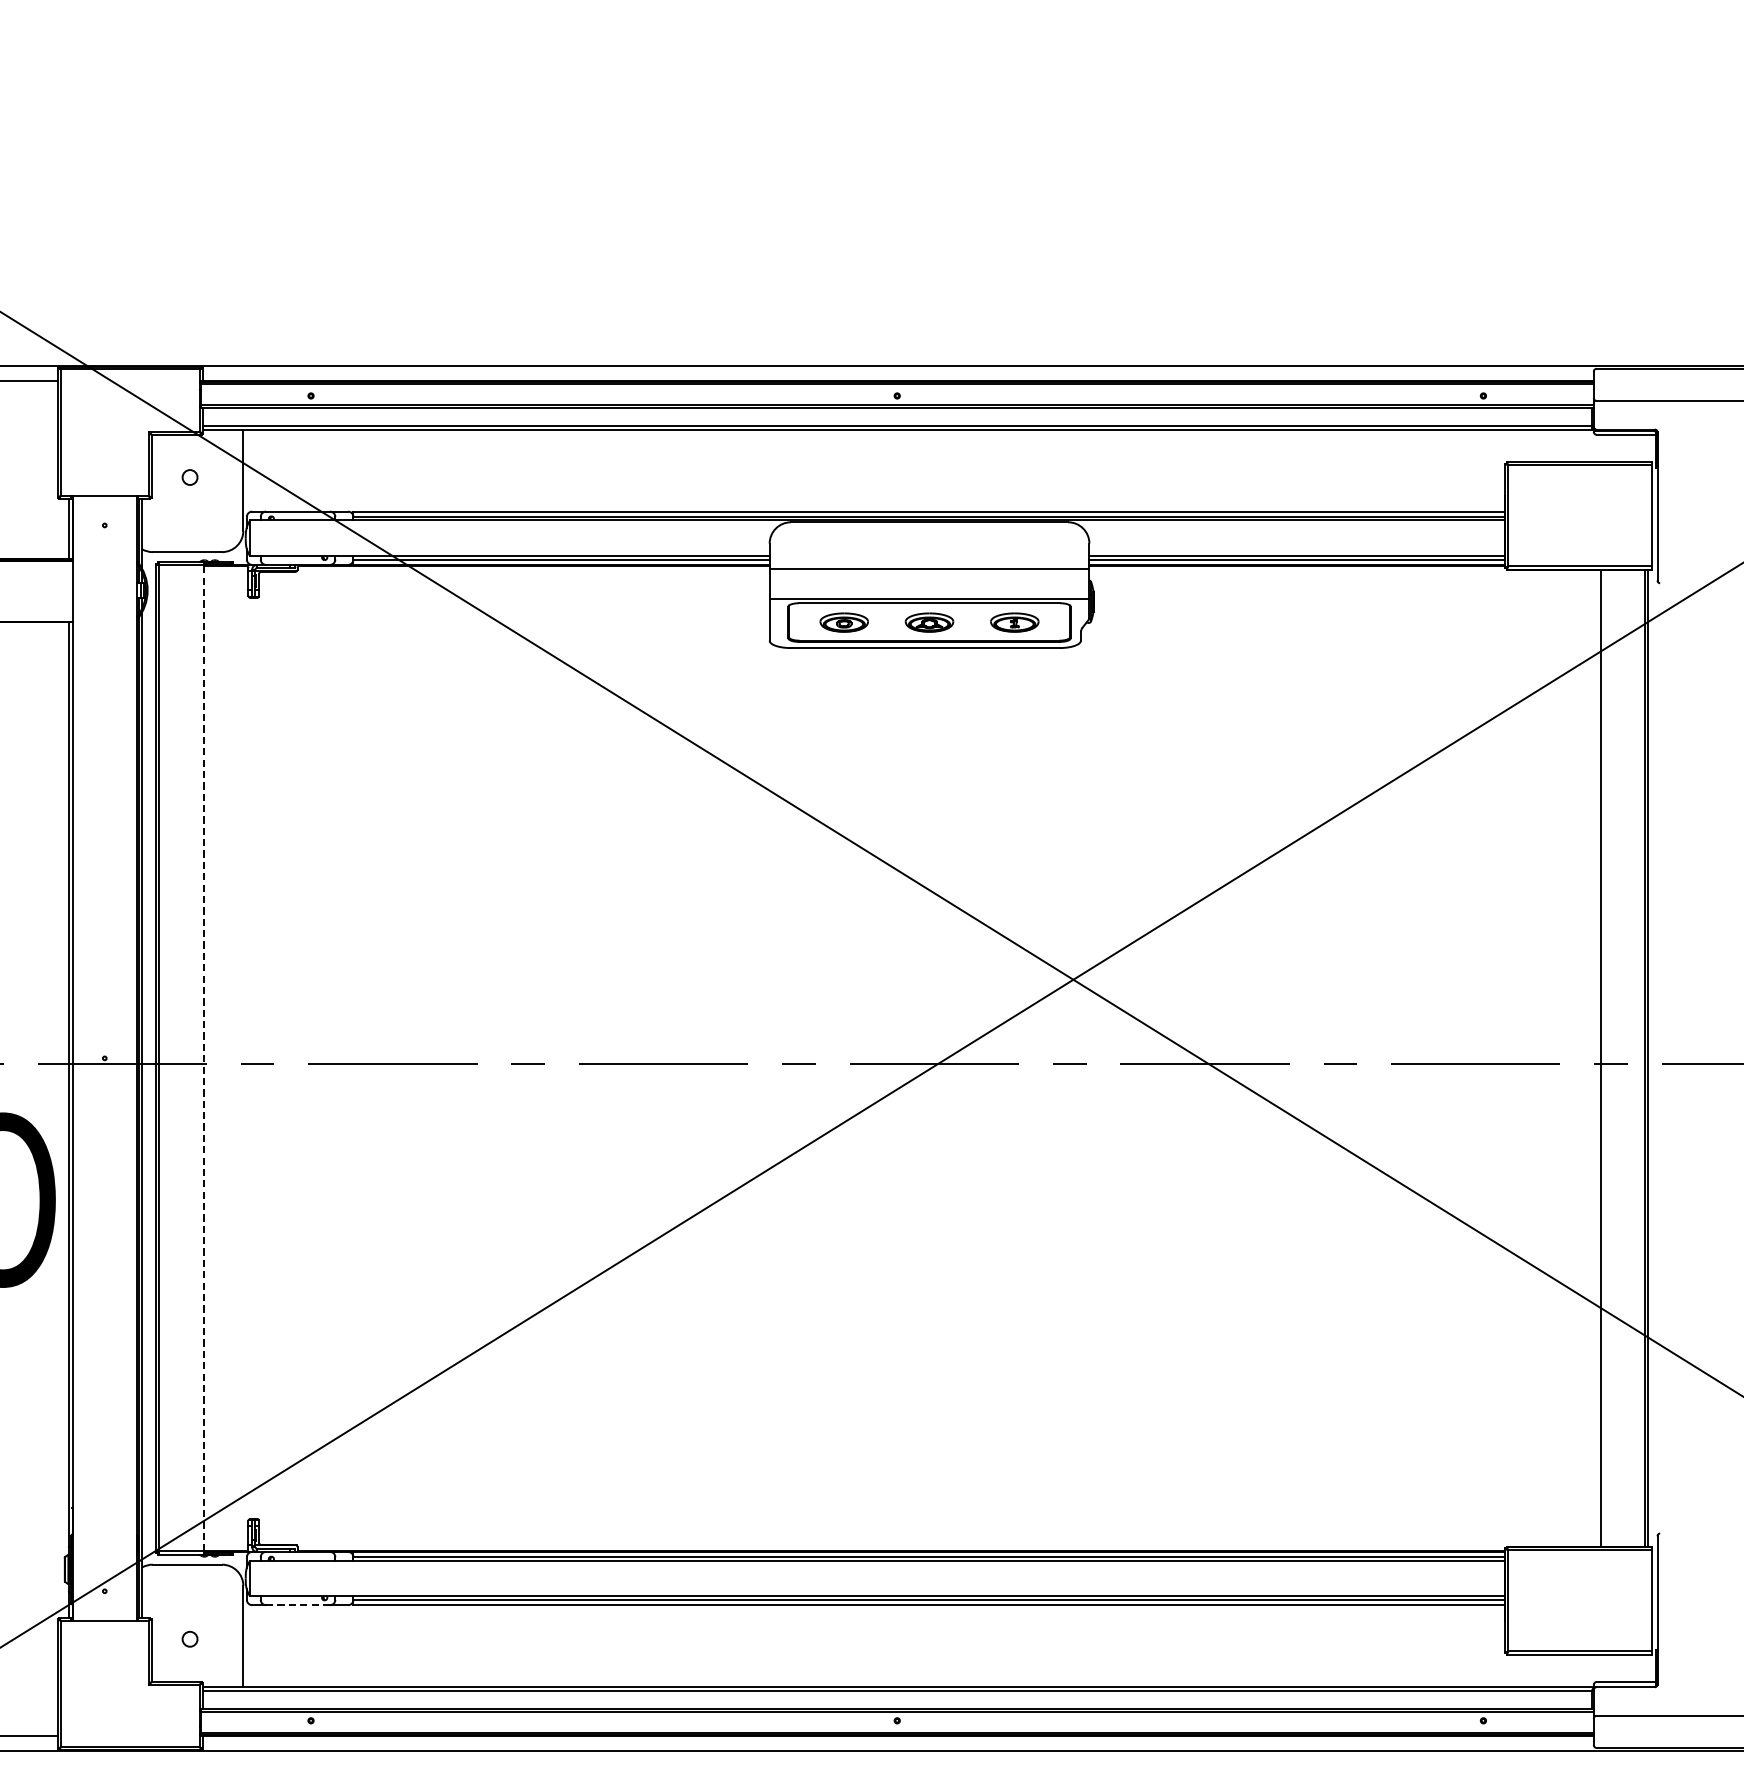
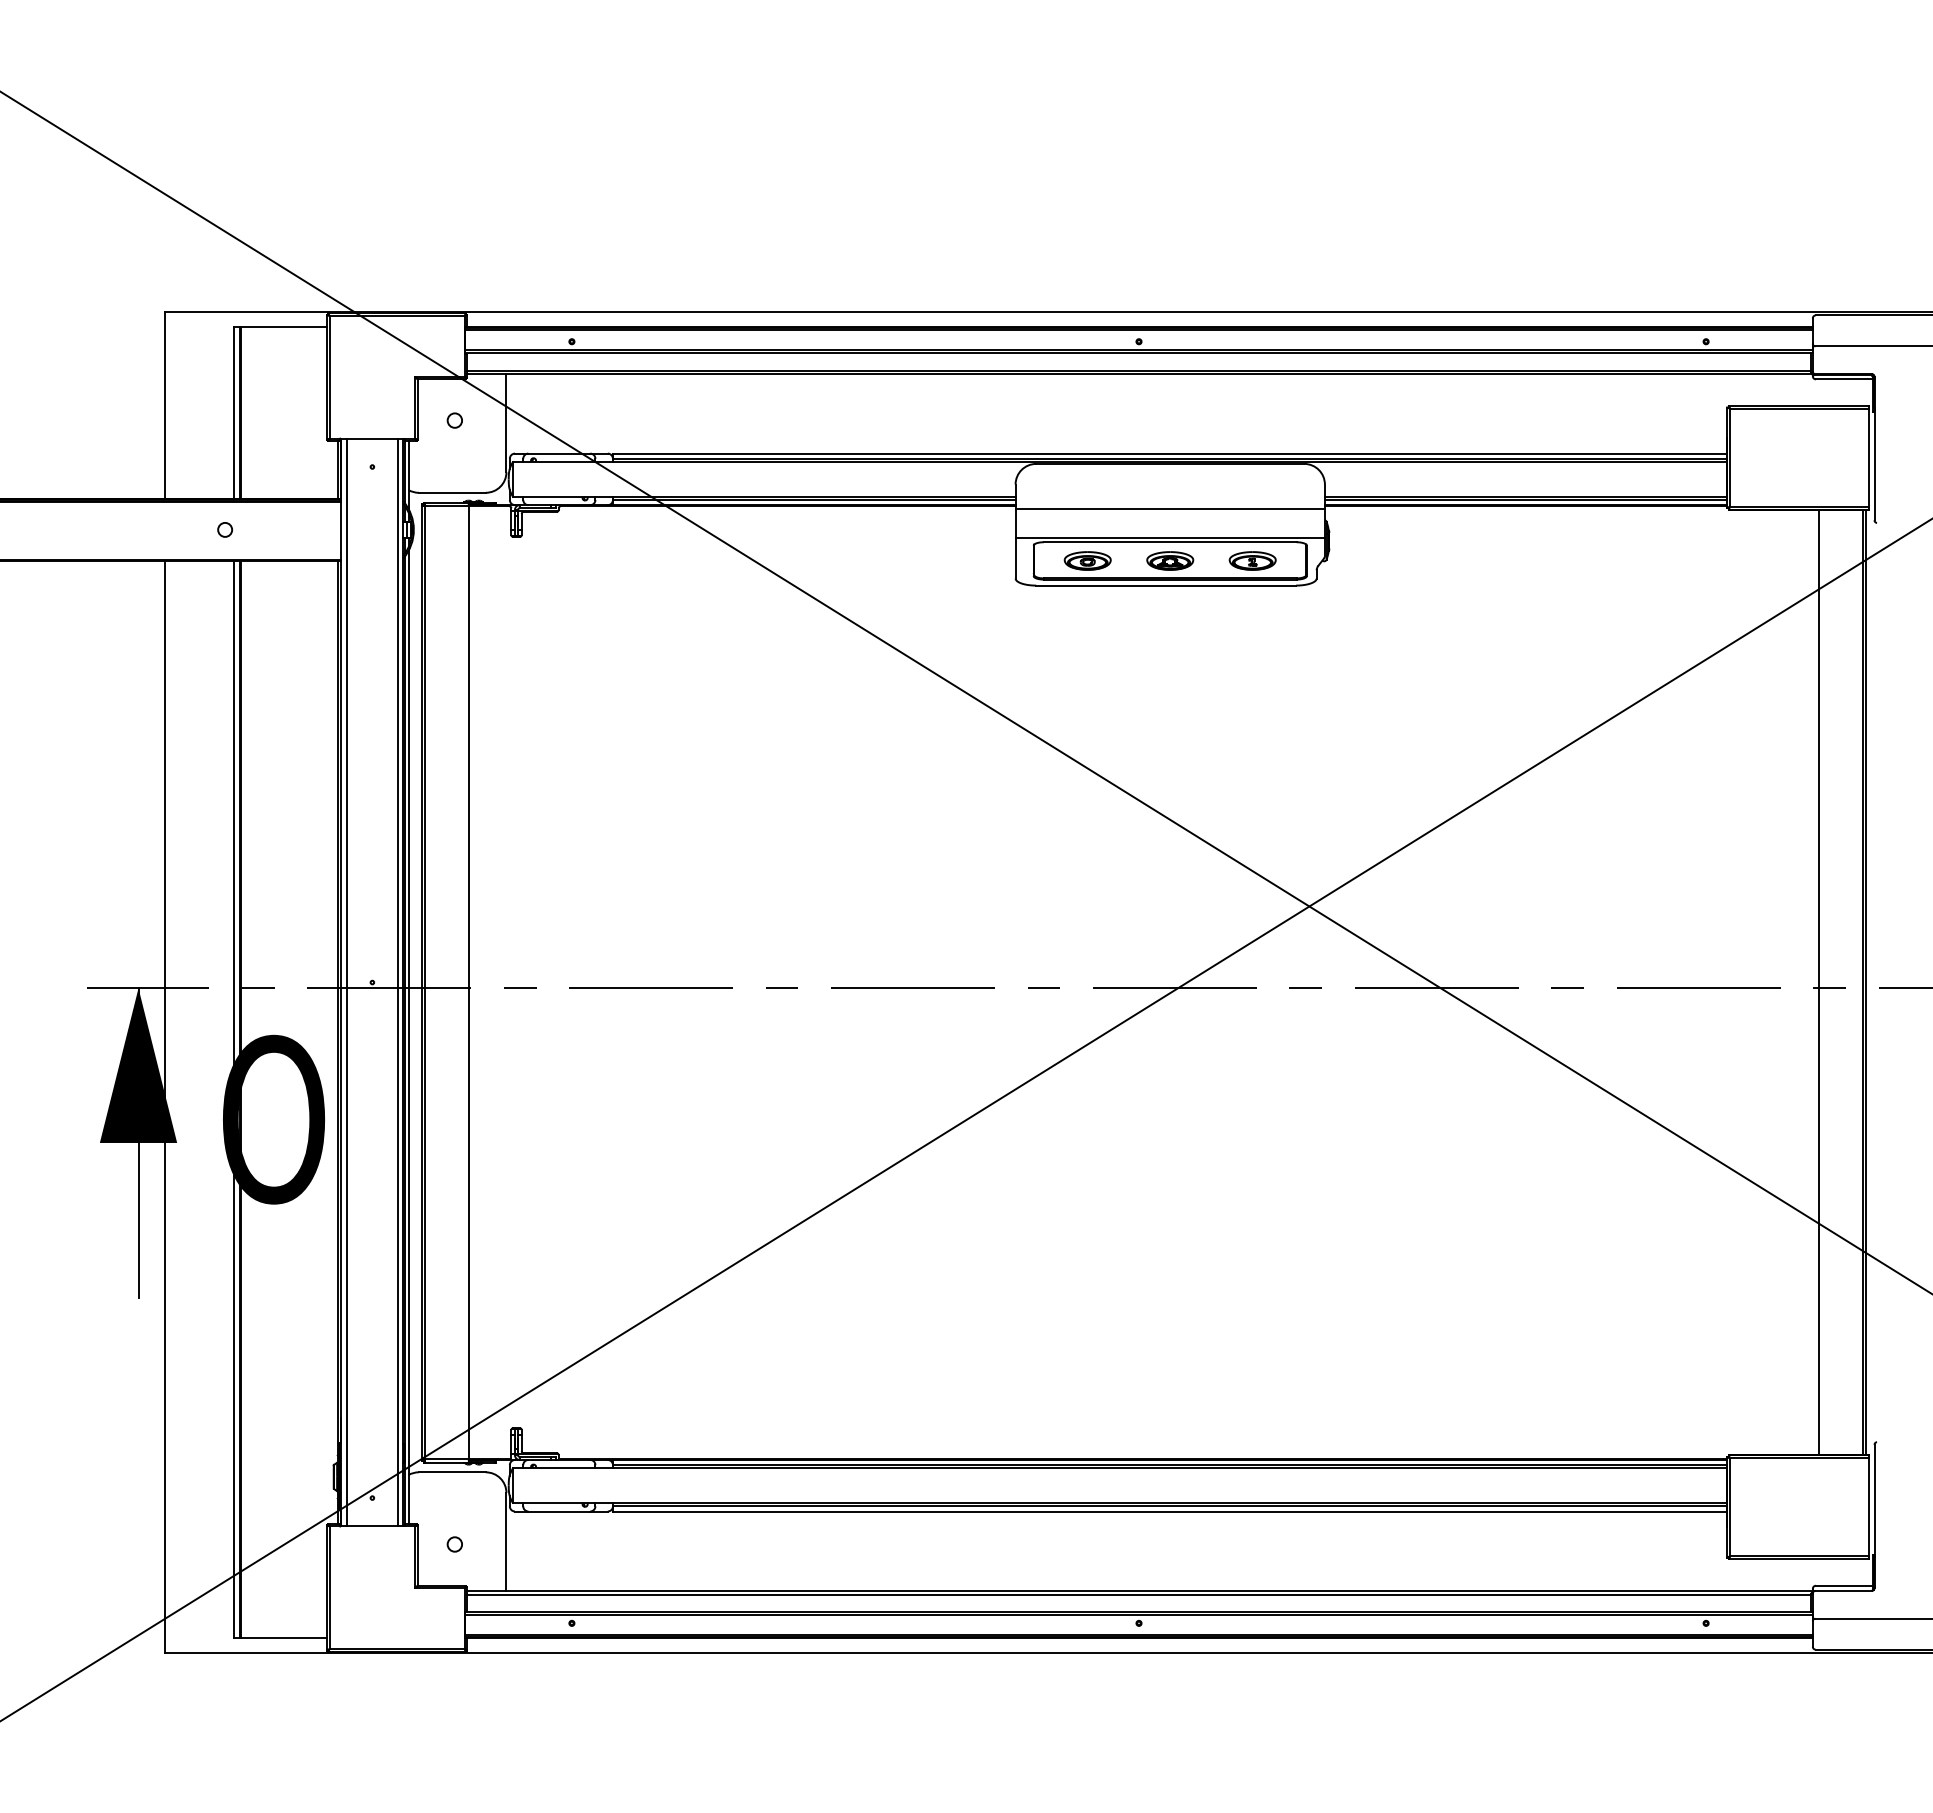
line: (78, 1058) -> (346, 982), added
line: (131, 1058) -> (398, 982), added
line: (204, 1058) -> (468, 982), dashed -> solid
line: (298, 1605) -> (559, 1511), dashed -> solid

